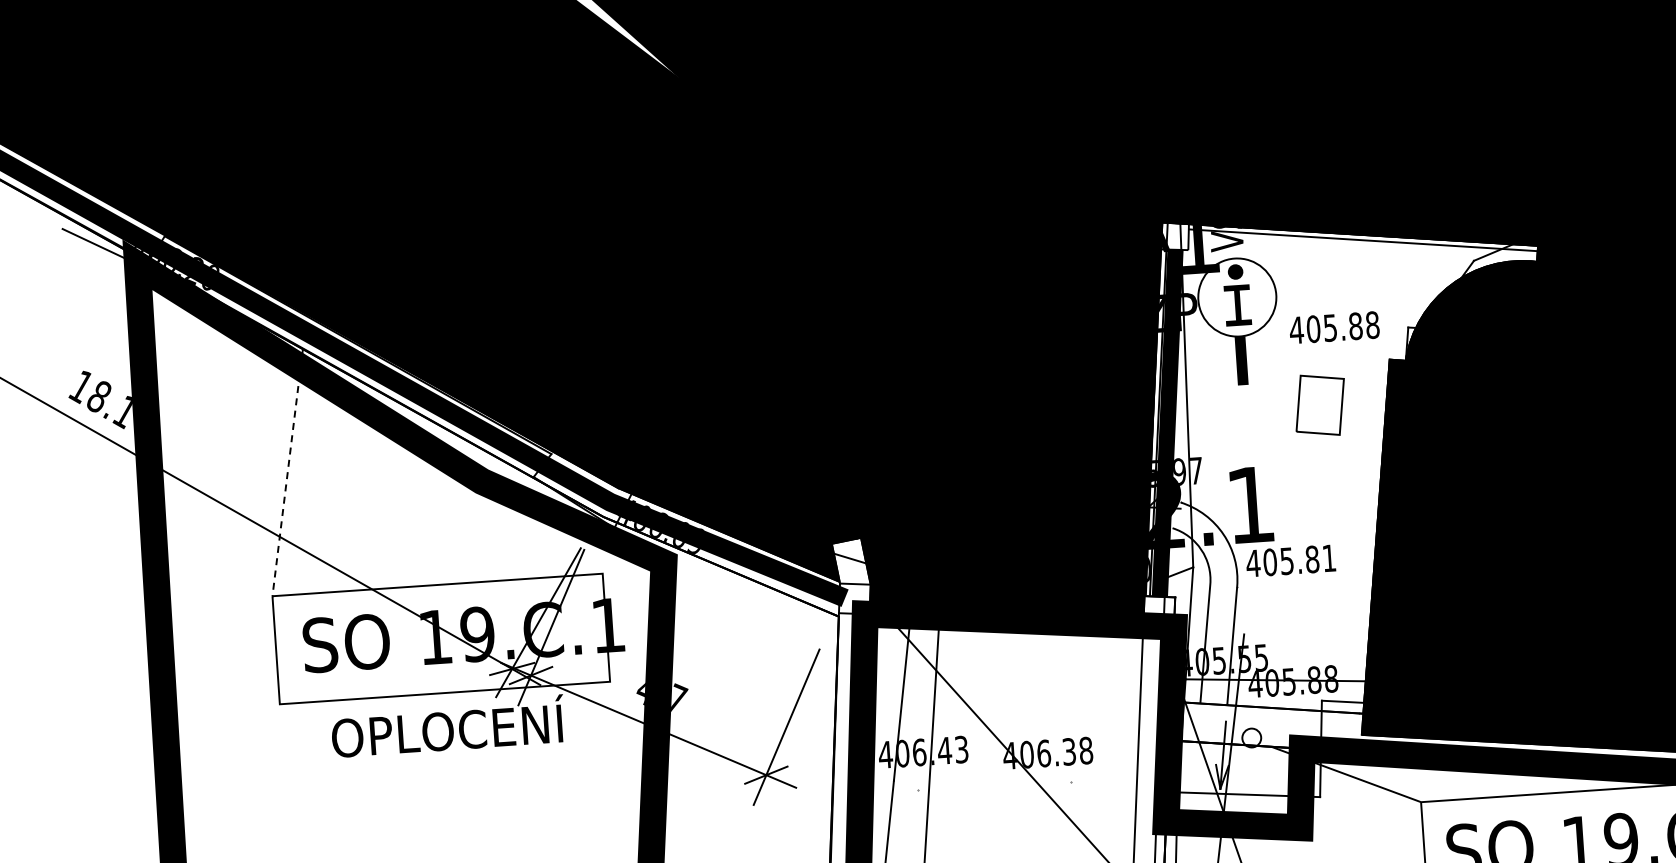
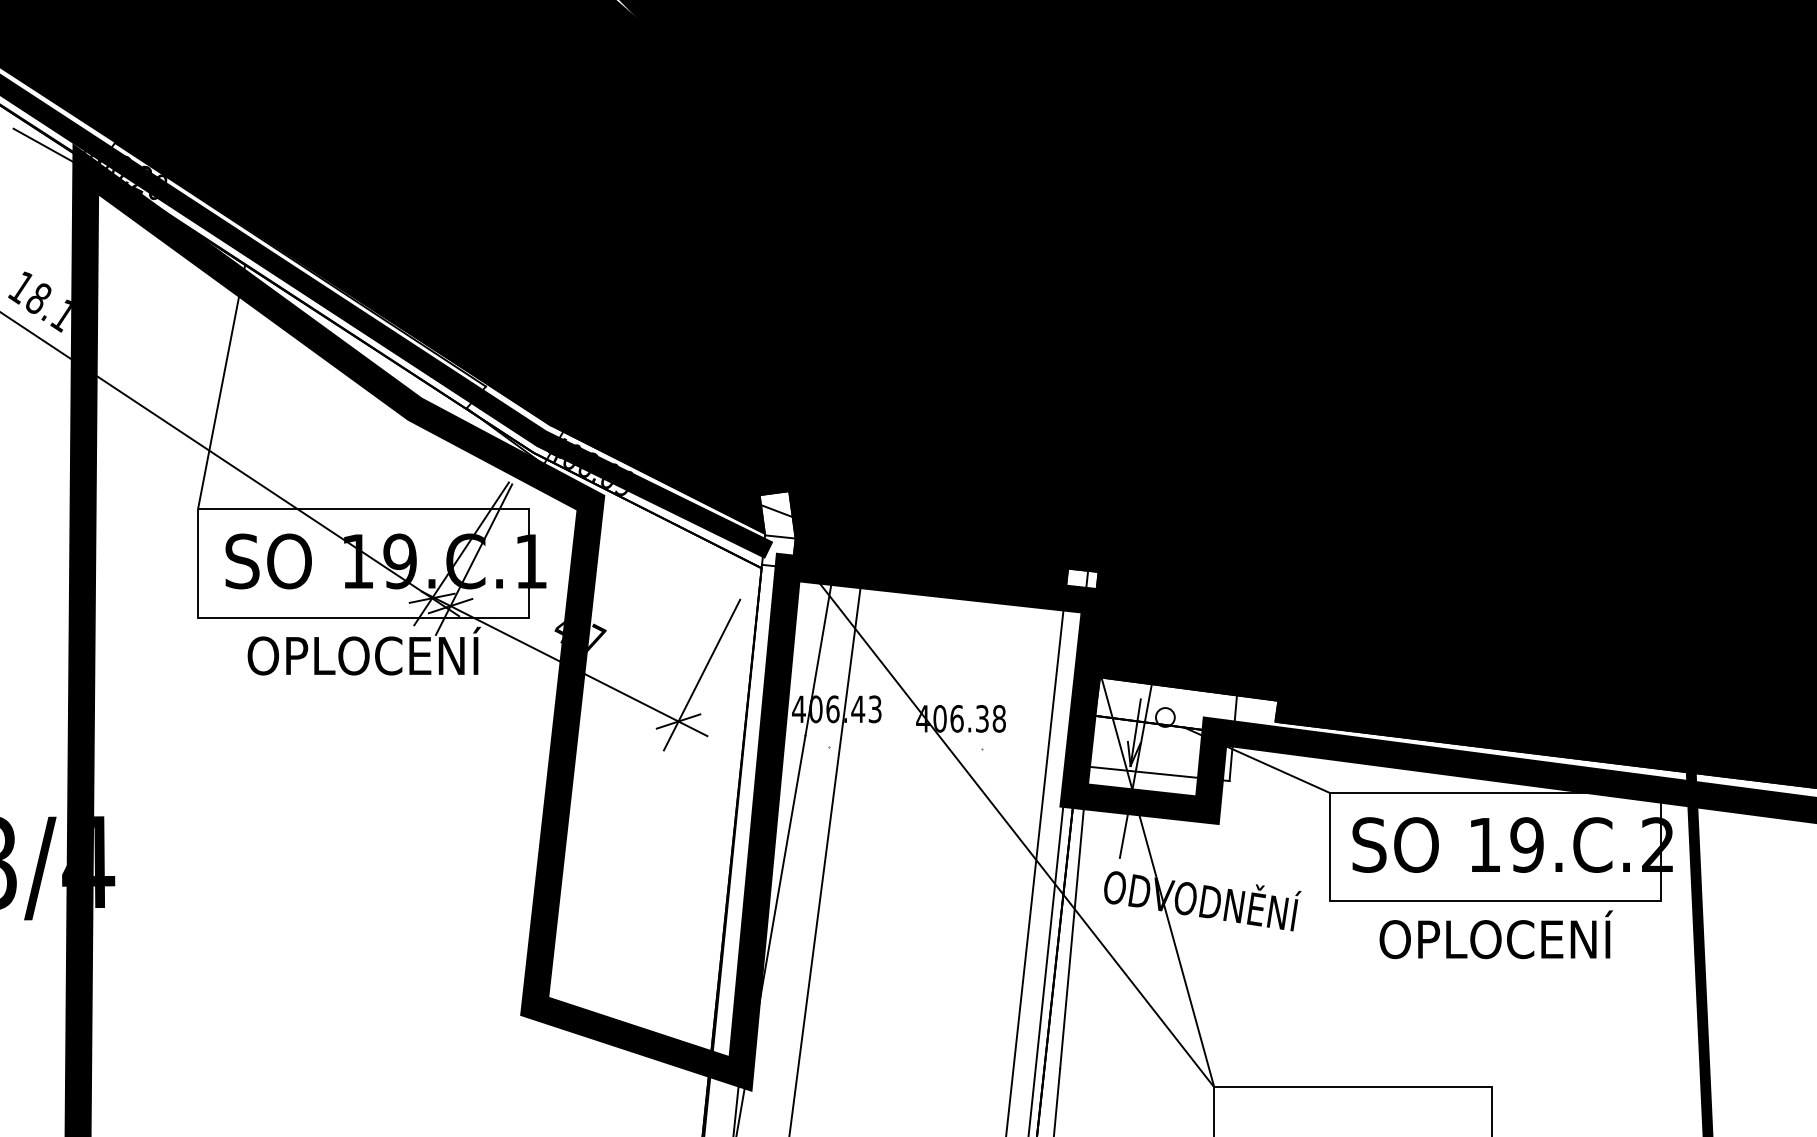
fill: (1344, 462) -> (1276, 448), added
line: (287, 473) -> (221, 387), dashed -> solid

